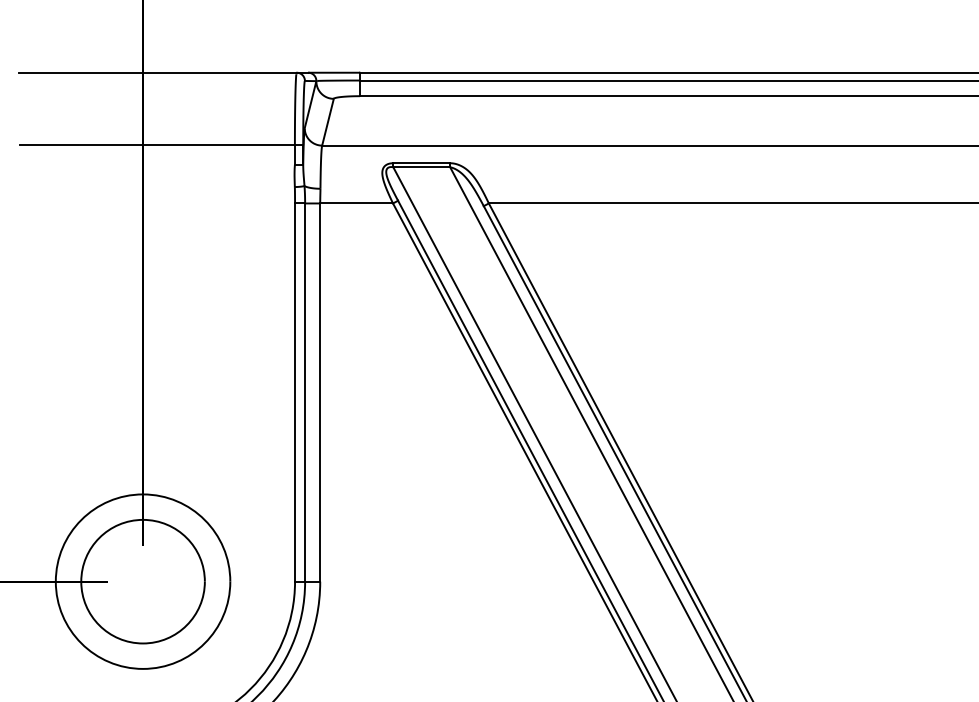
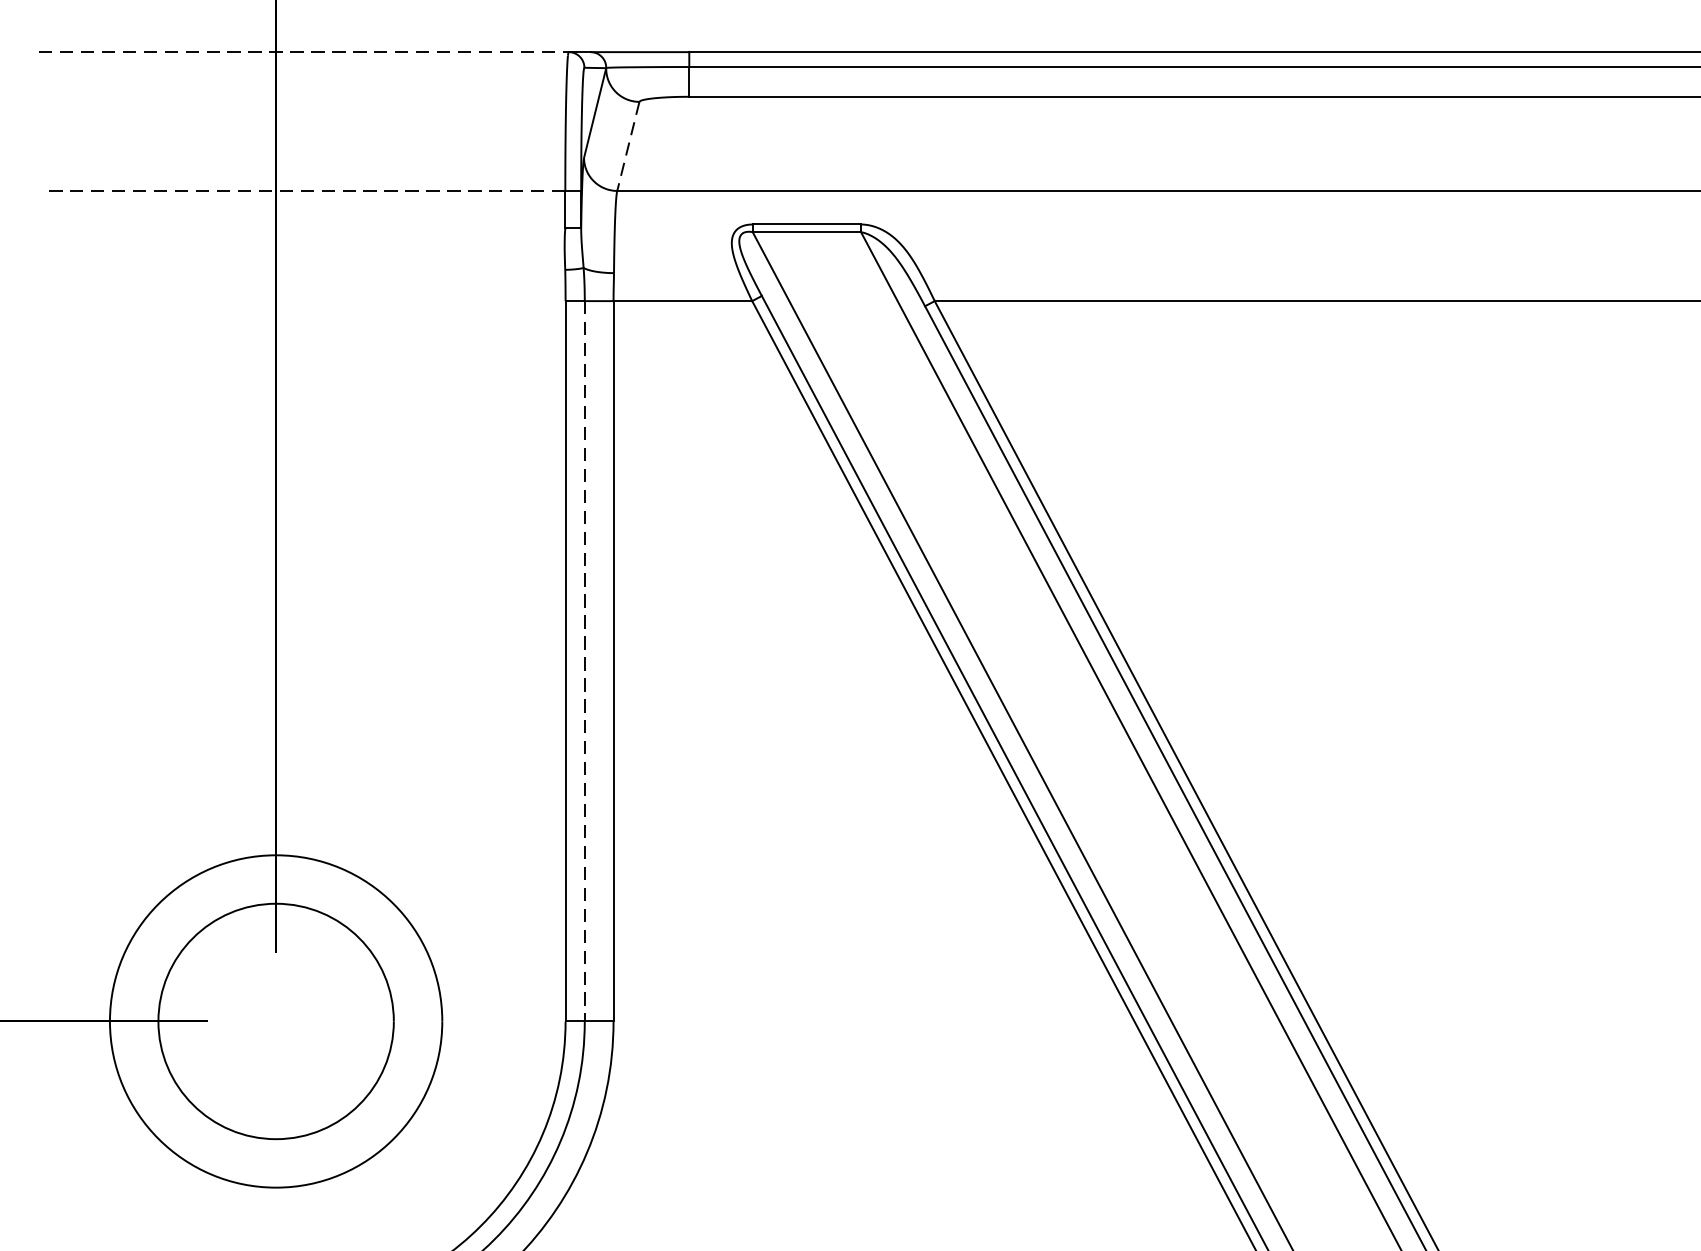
line: (158, 72) -> (305, 51), solid -> dashed
line: (327, 122) -> (627, 146), solid -> dashed
line: (157, 145) -> (303, 190), solid -> dashed
line: (305, 393) -> (585, 663), solid -> dashed

